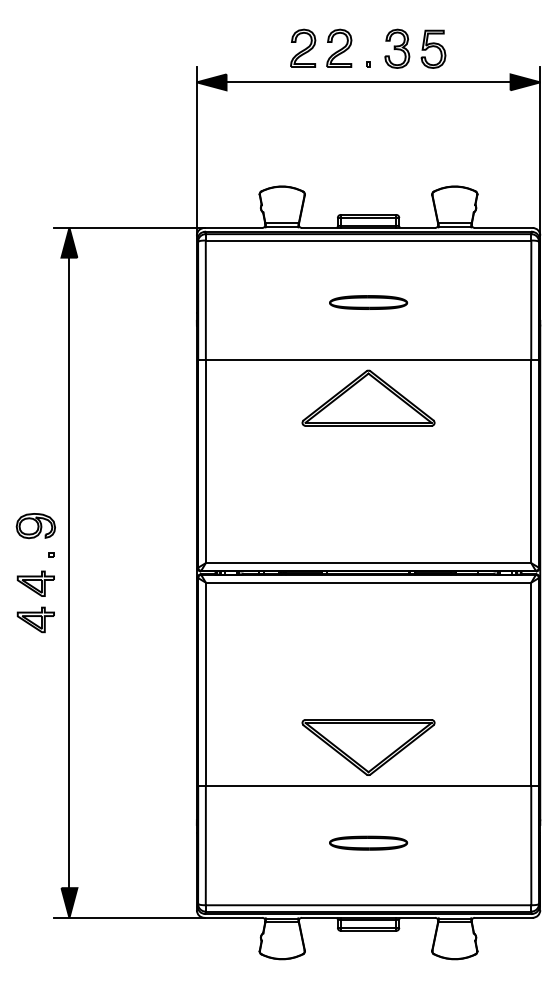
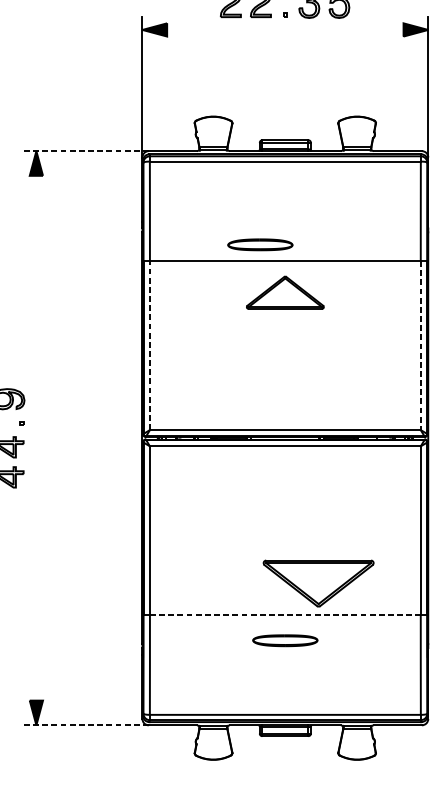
line: (368, 82) -> (285, 30), removed
line: (128, 227) -> (85, 150), solid -> dashed
part: (368, 302) -> (260, 244), moved
part: (368, 397) -> (285, 292), size x0.7
line: (205, 461) -> (149, 345), solid -> dashed
line: (531, 462) -> (420, 346), solid -> dashed
line: (69, 572) -> (36, 437), removed
part: (368, 747) -> (318, 583), moved
line: (368, 785) -> (285, 615), solid -> dashed
part: (368, 842) -> (285, 640), moved
line: (128, 917) -> (85, 725), solid -> dashed

